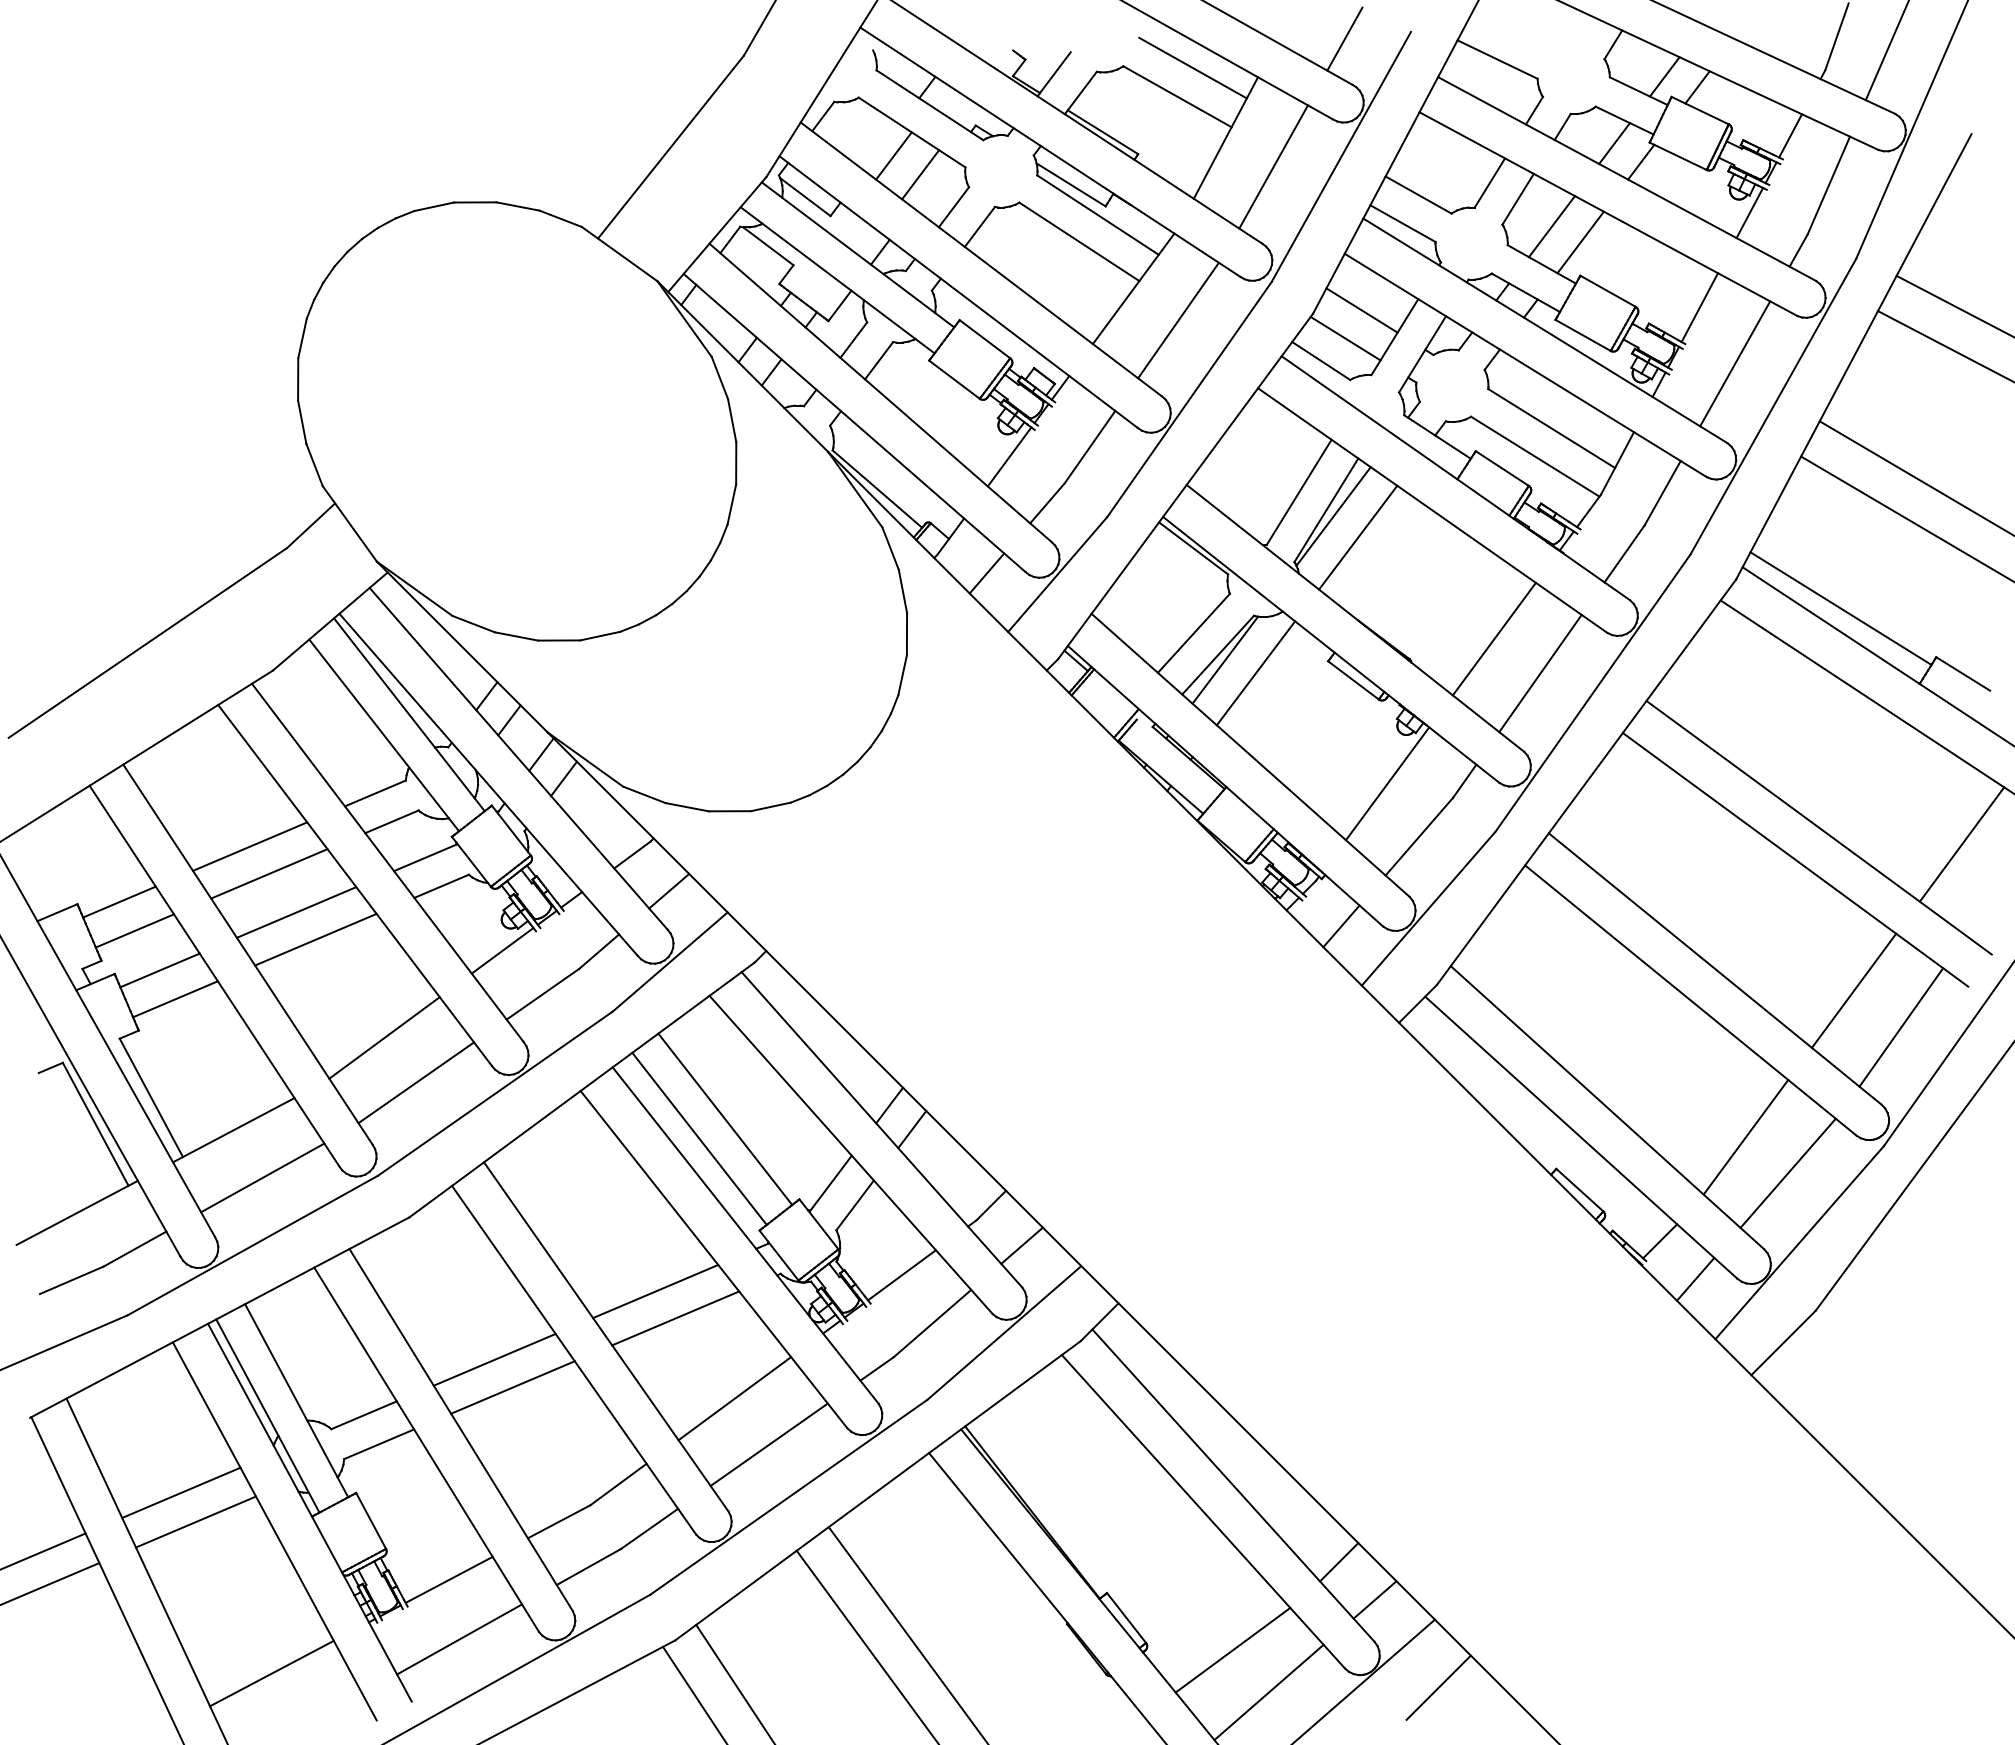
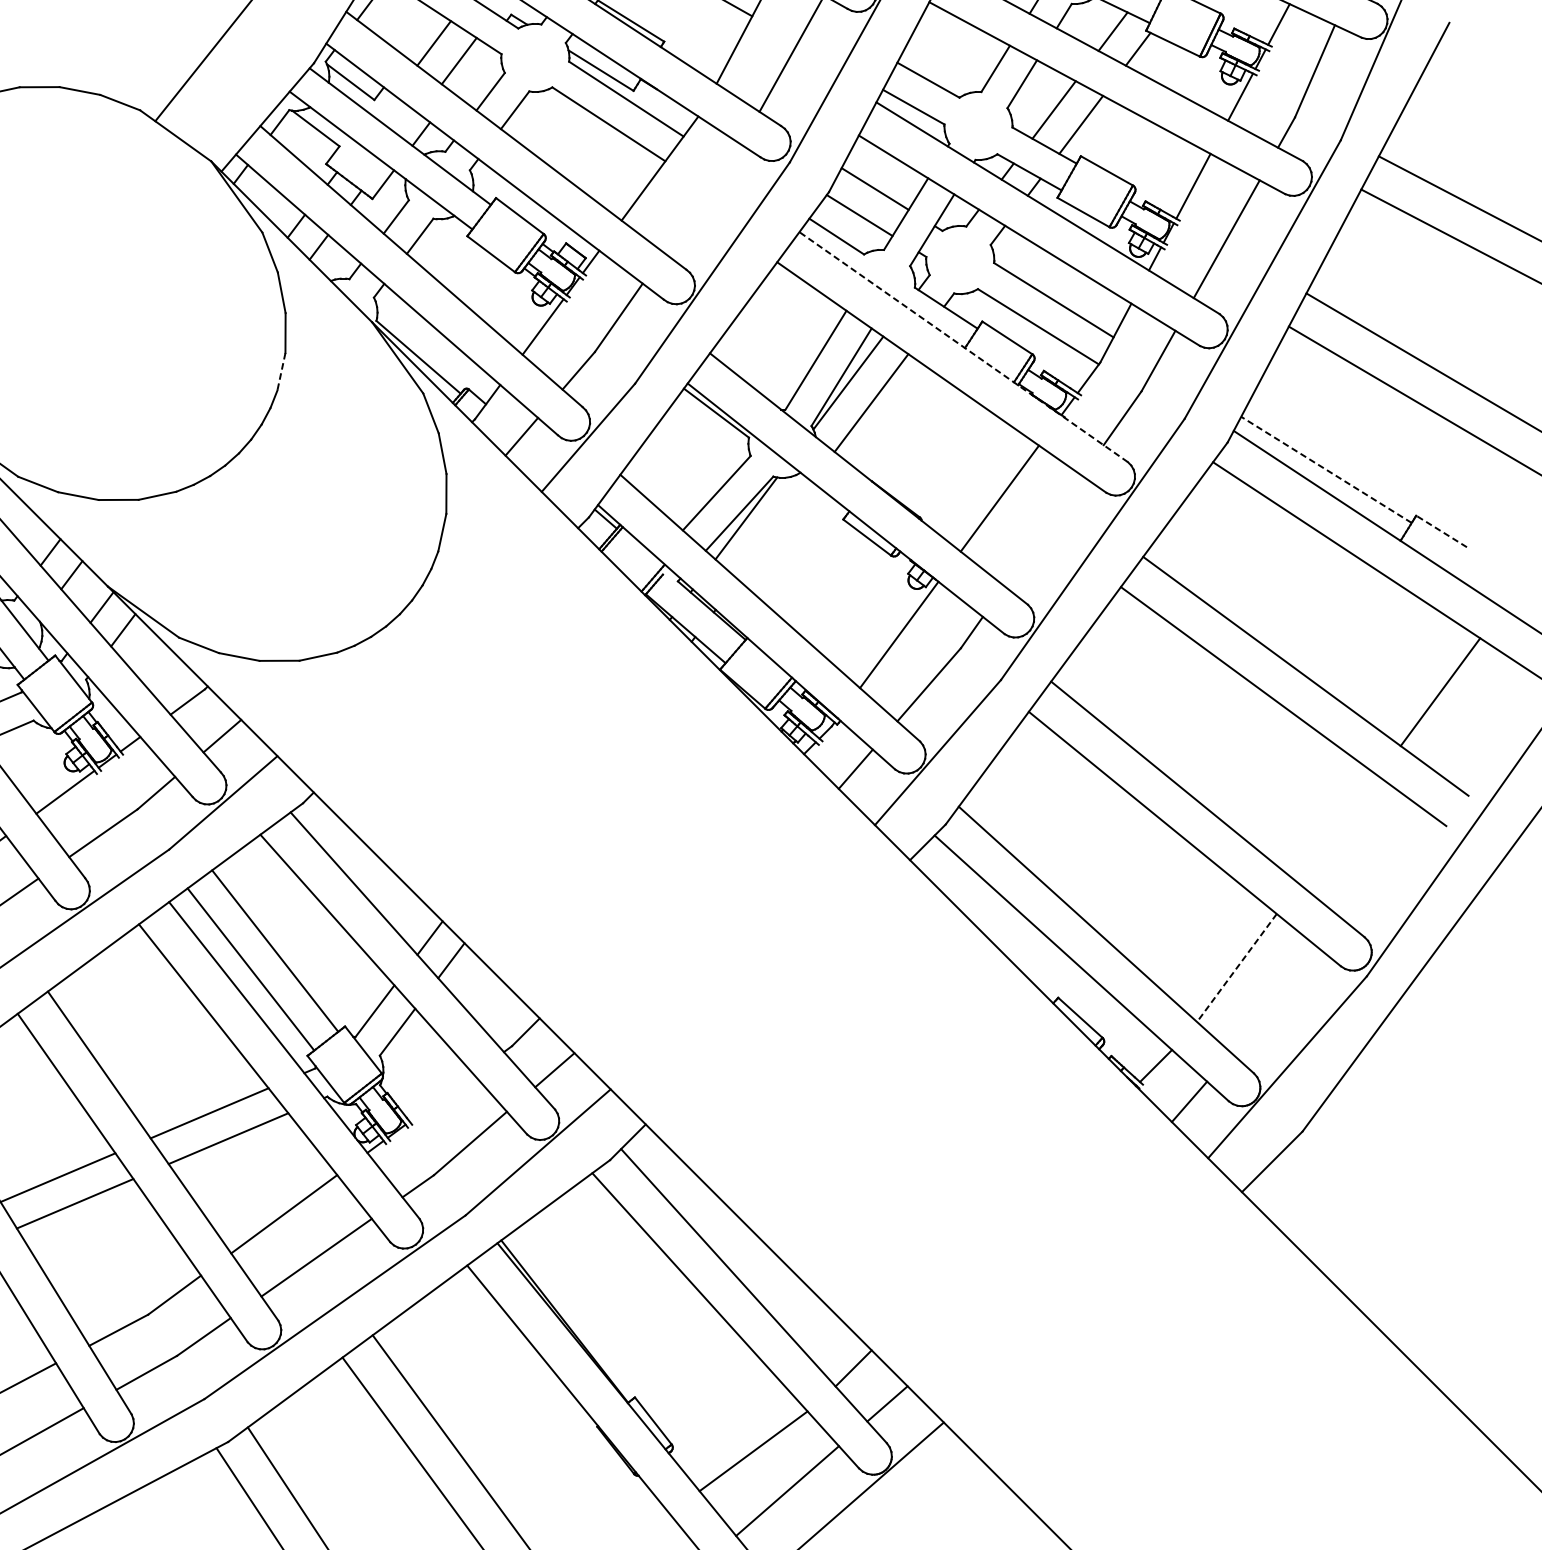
line: (1178, 320) -> (702, 198), removed
line: (1455, 478) -> (963, 347), solid -> dashed
line: (731, 505) -> (281, 372), solid -> dashed
line: (1841, 608) -> (1326, 469), solid -> dashed
line: (1255, 673) -> (774, 531), removed
line: (1540, 673) -> (1043, 531), removed
line: (1963, 673) -> (1441, 531), solid -> dashed
line: (1853, 990) -> (1338, 829), removed
line: (1901, 1027) -> (1383, 864), removed
line: (1745, 1137) -> (1236, 968), solid -> dashed
line: (1787, 1172) -> (1276, 1001), removed
line: (901, 1275) -> (441, 1098), removed
line: (1438, 1687) -> (947, 1486), removed

